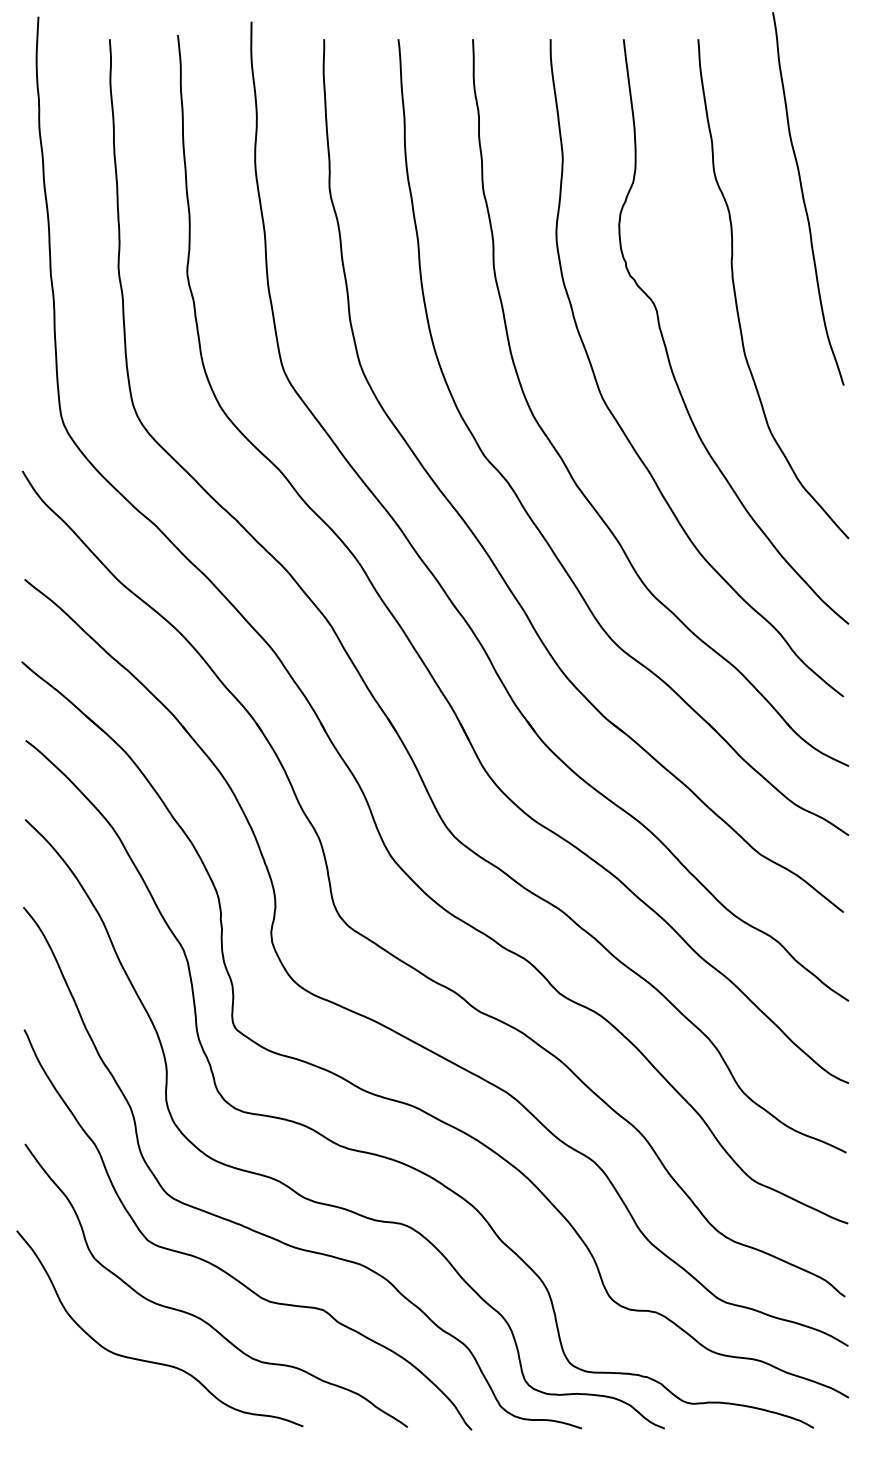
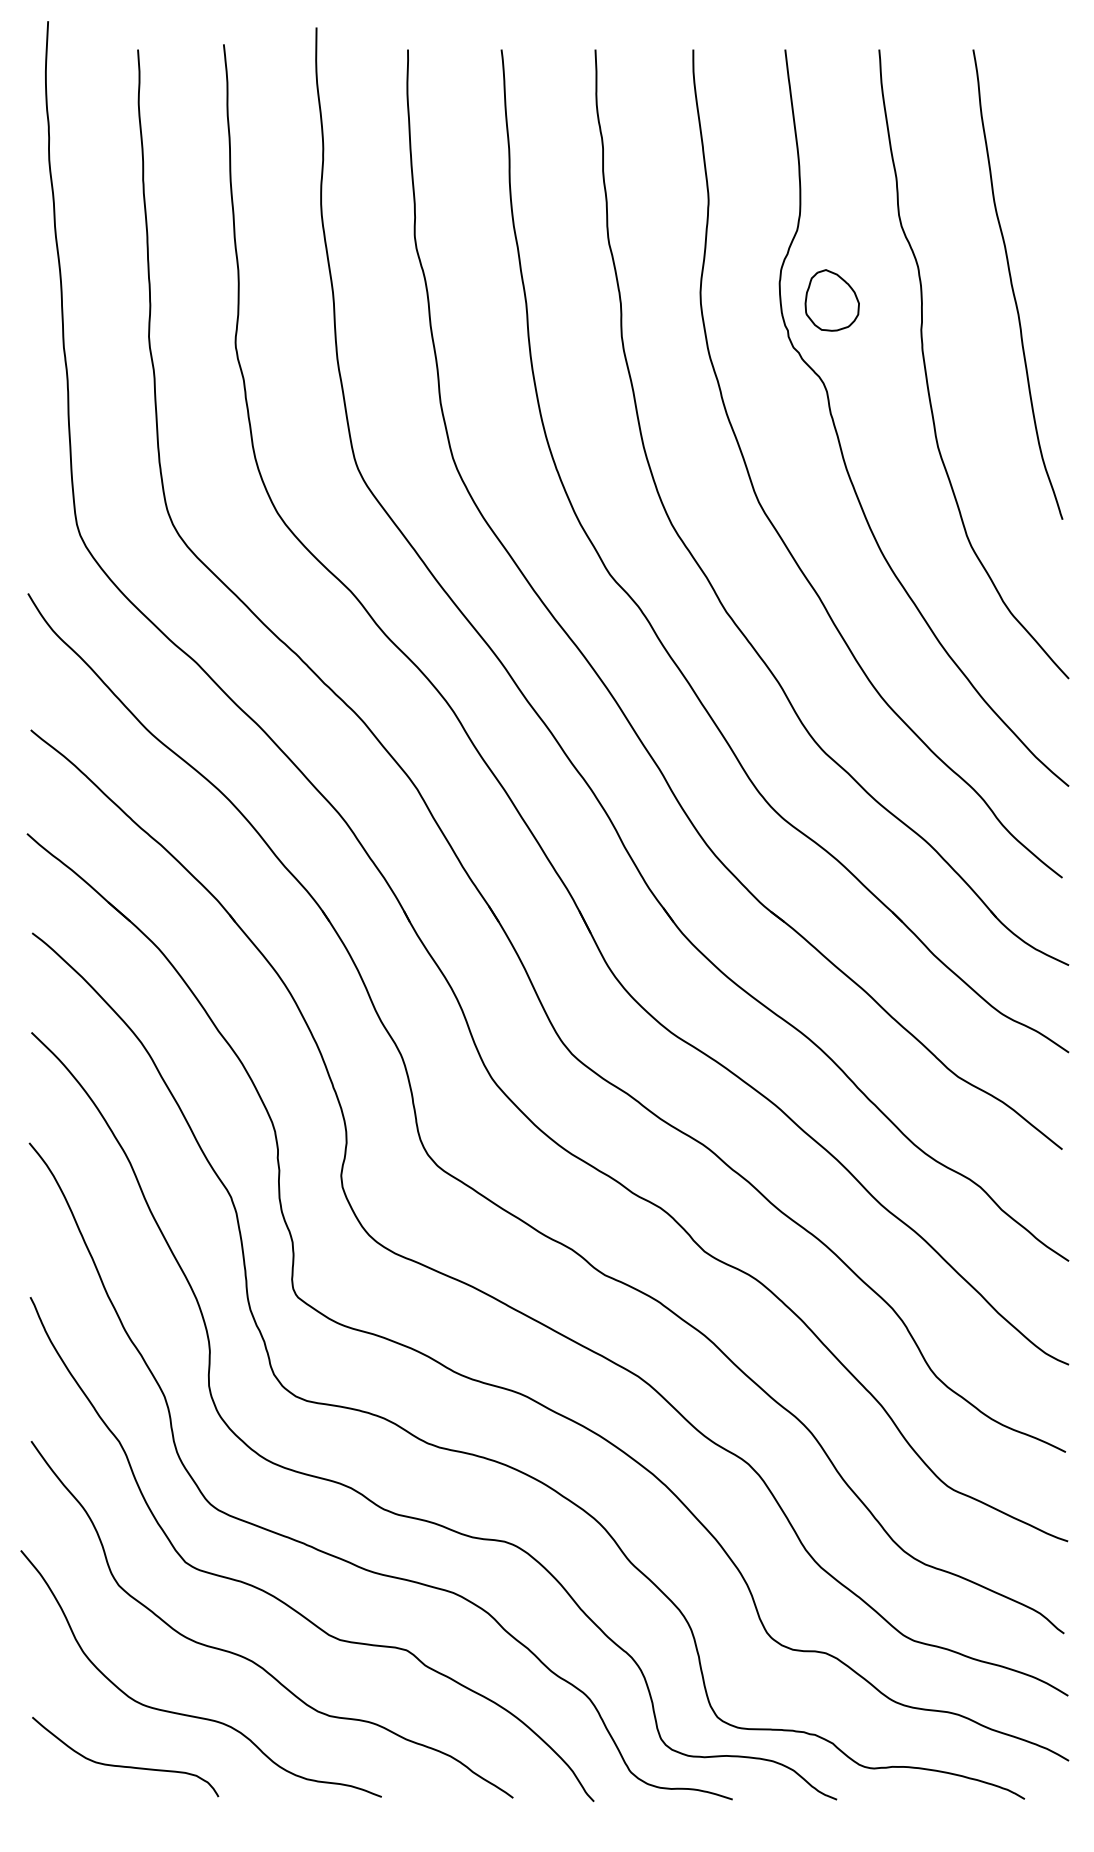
curve: (804, 200) -> (1013, 286), moved
part: (660, 238) -> (831, 300), added
curve: (98, 1401) -> (123, 1765), added

